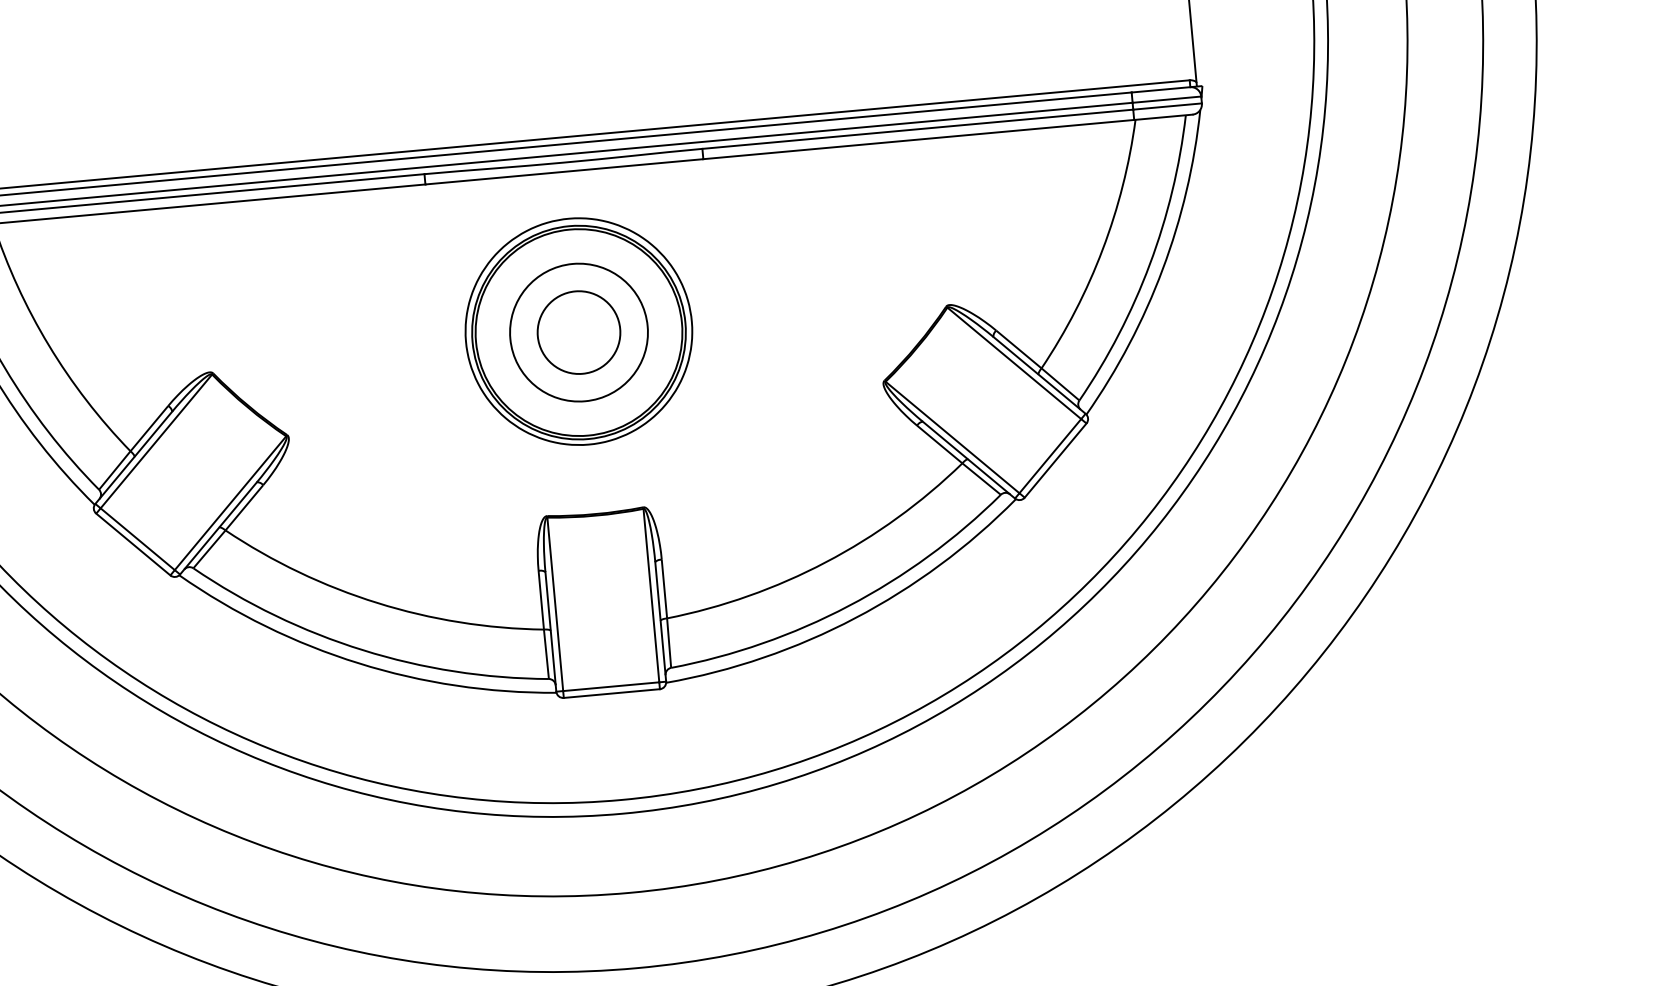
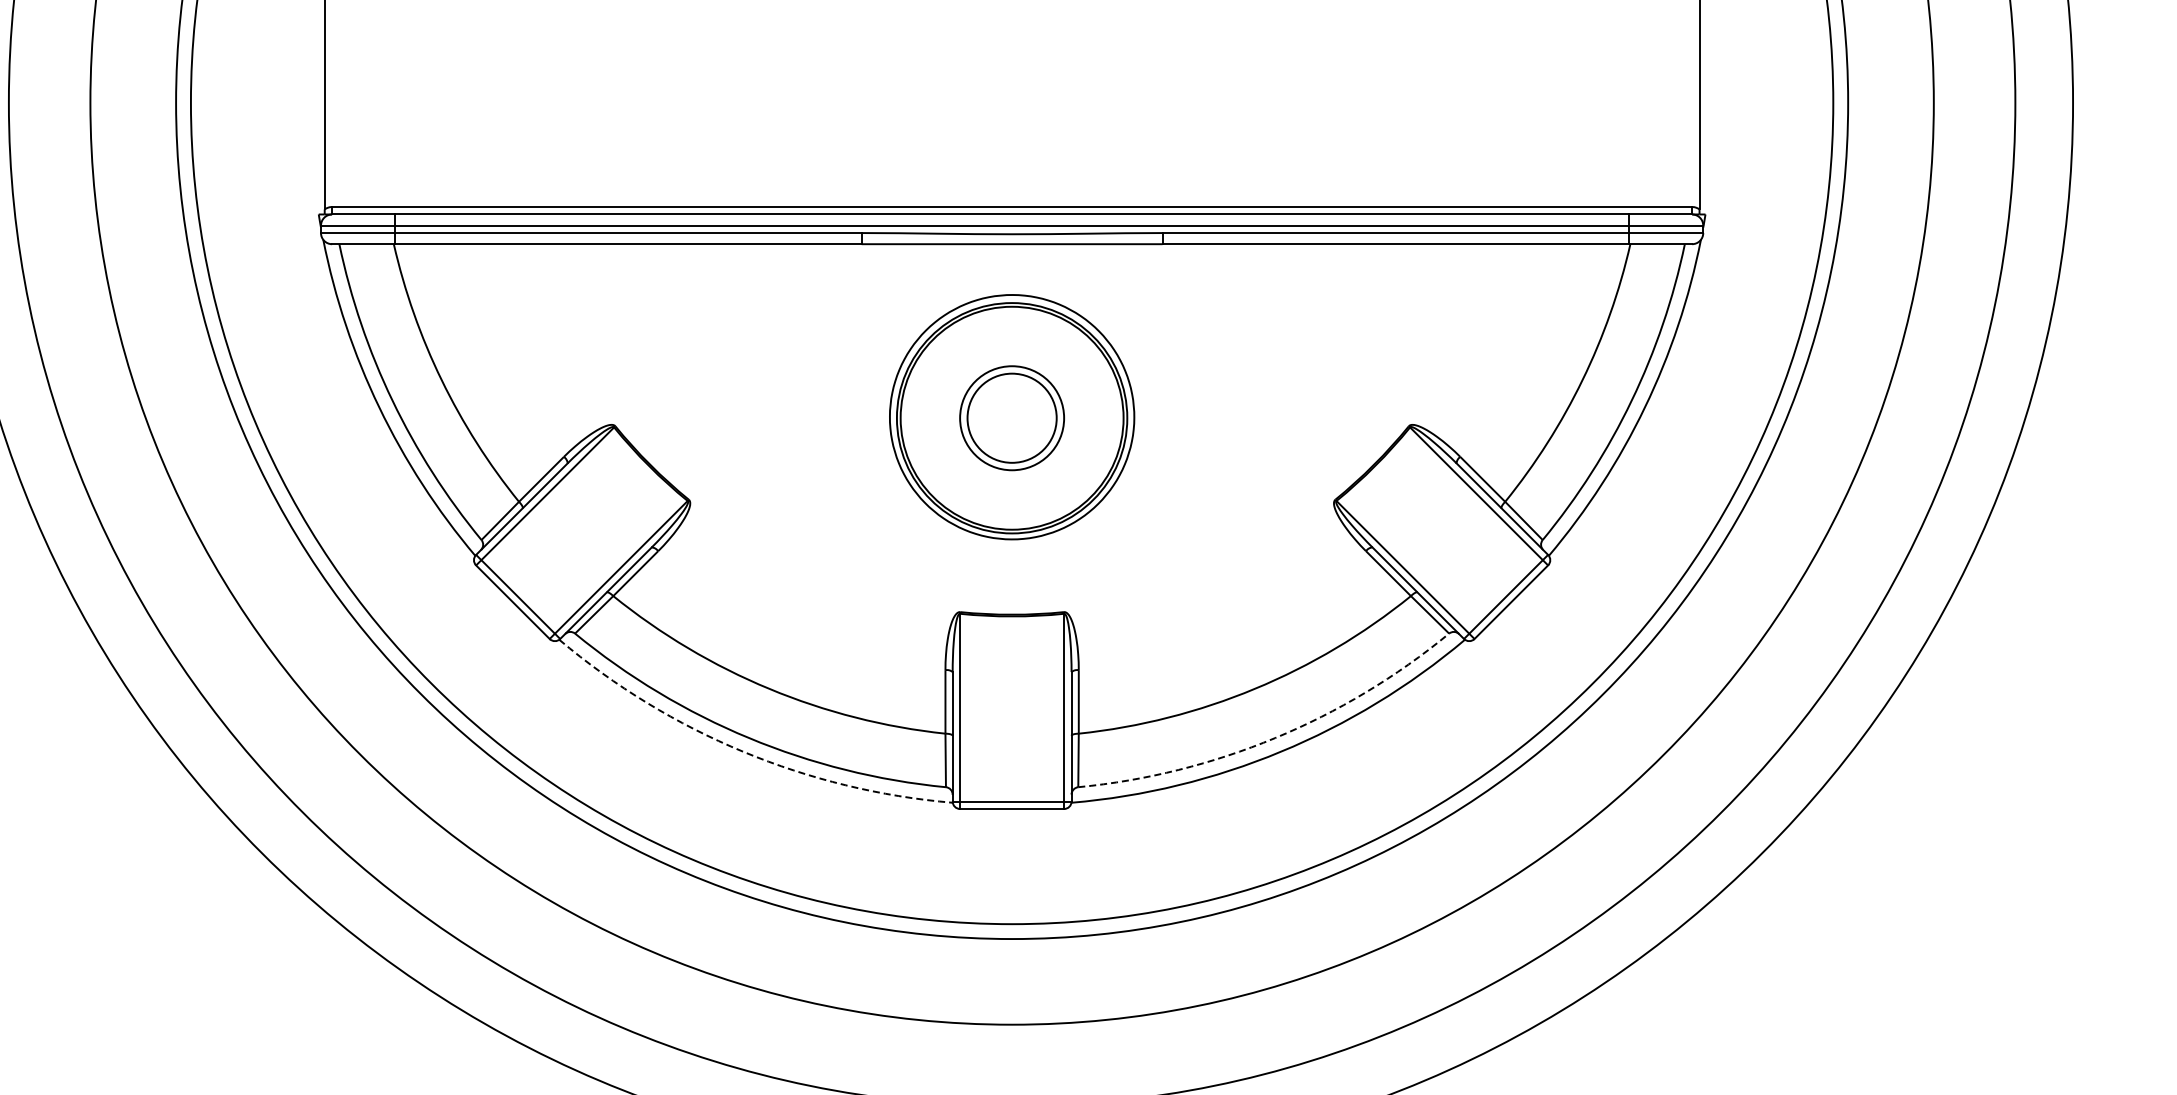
circle: (578, 331) -> (1011, 417), size x0.7
arc: (849, 606) -> (1275, 738), solid -> dashed
arc: (358, 663) -> (743, 751), solid -> dashed

